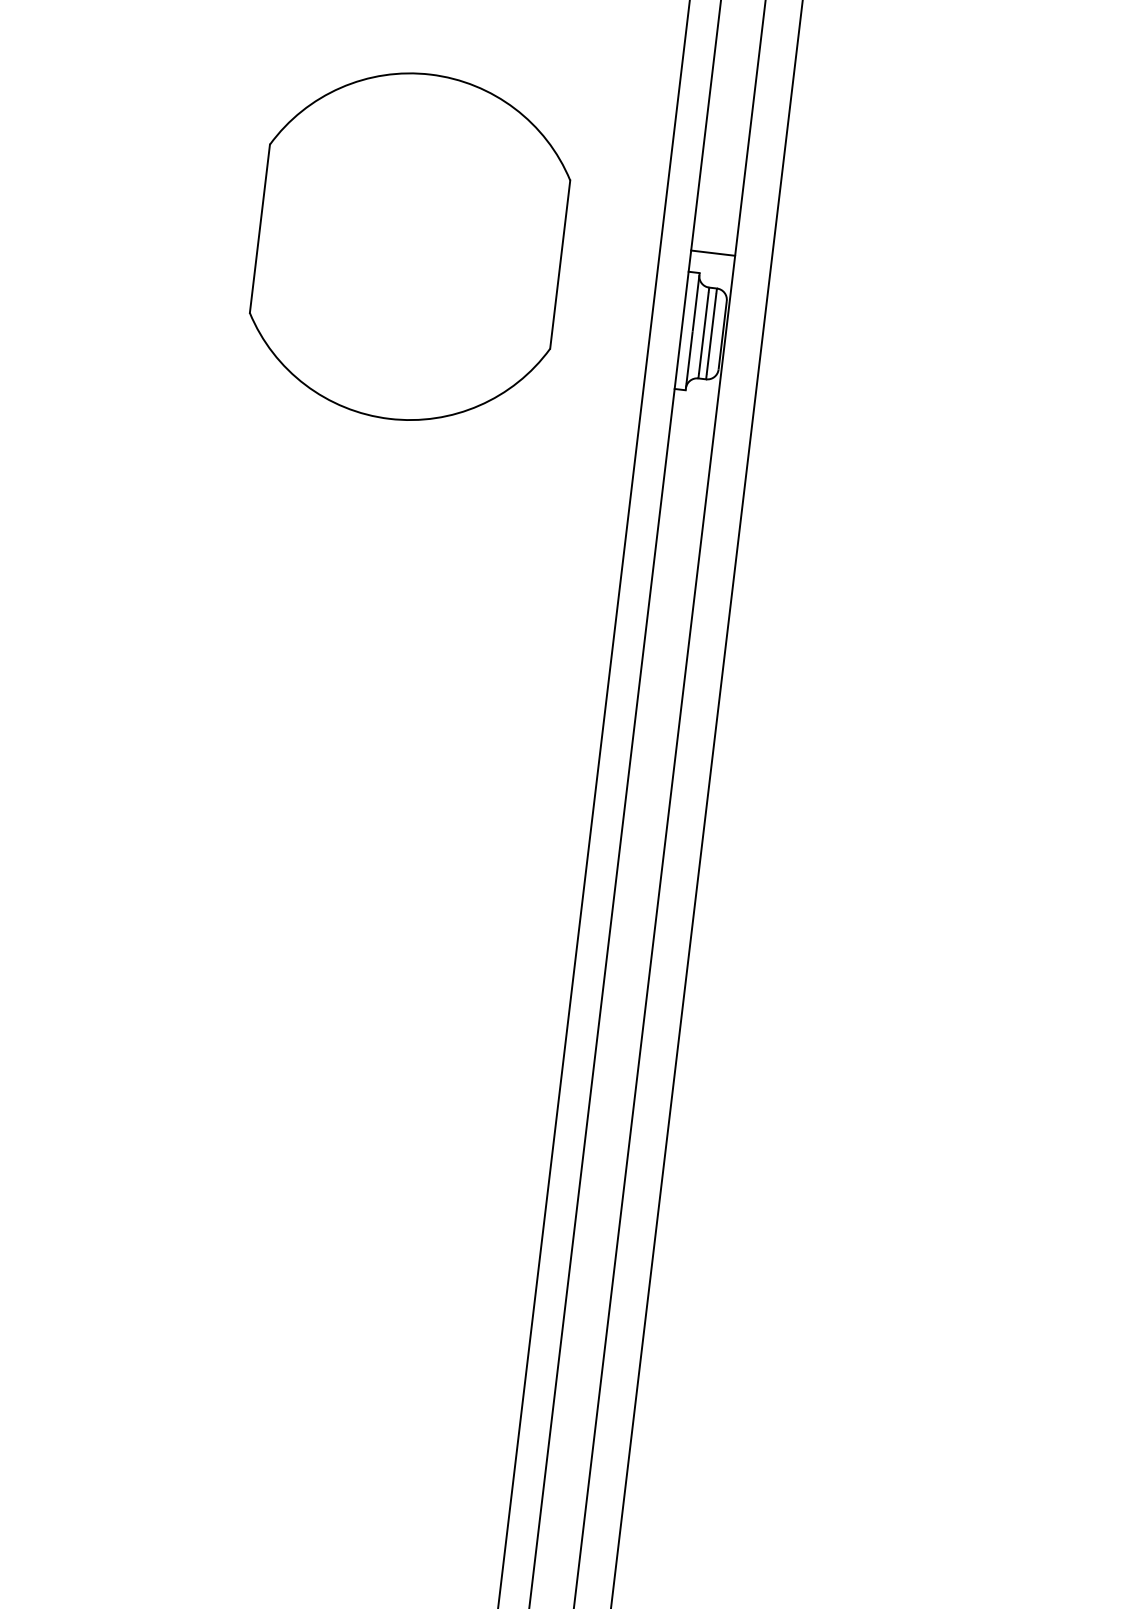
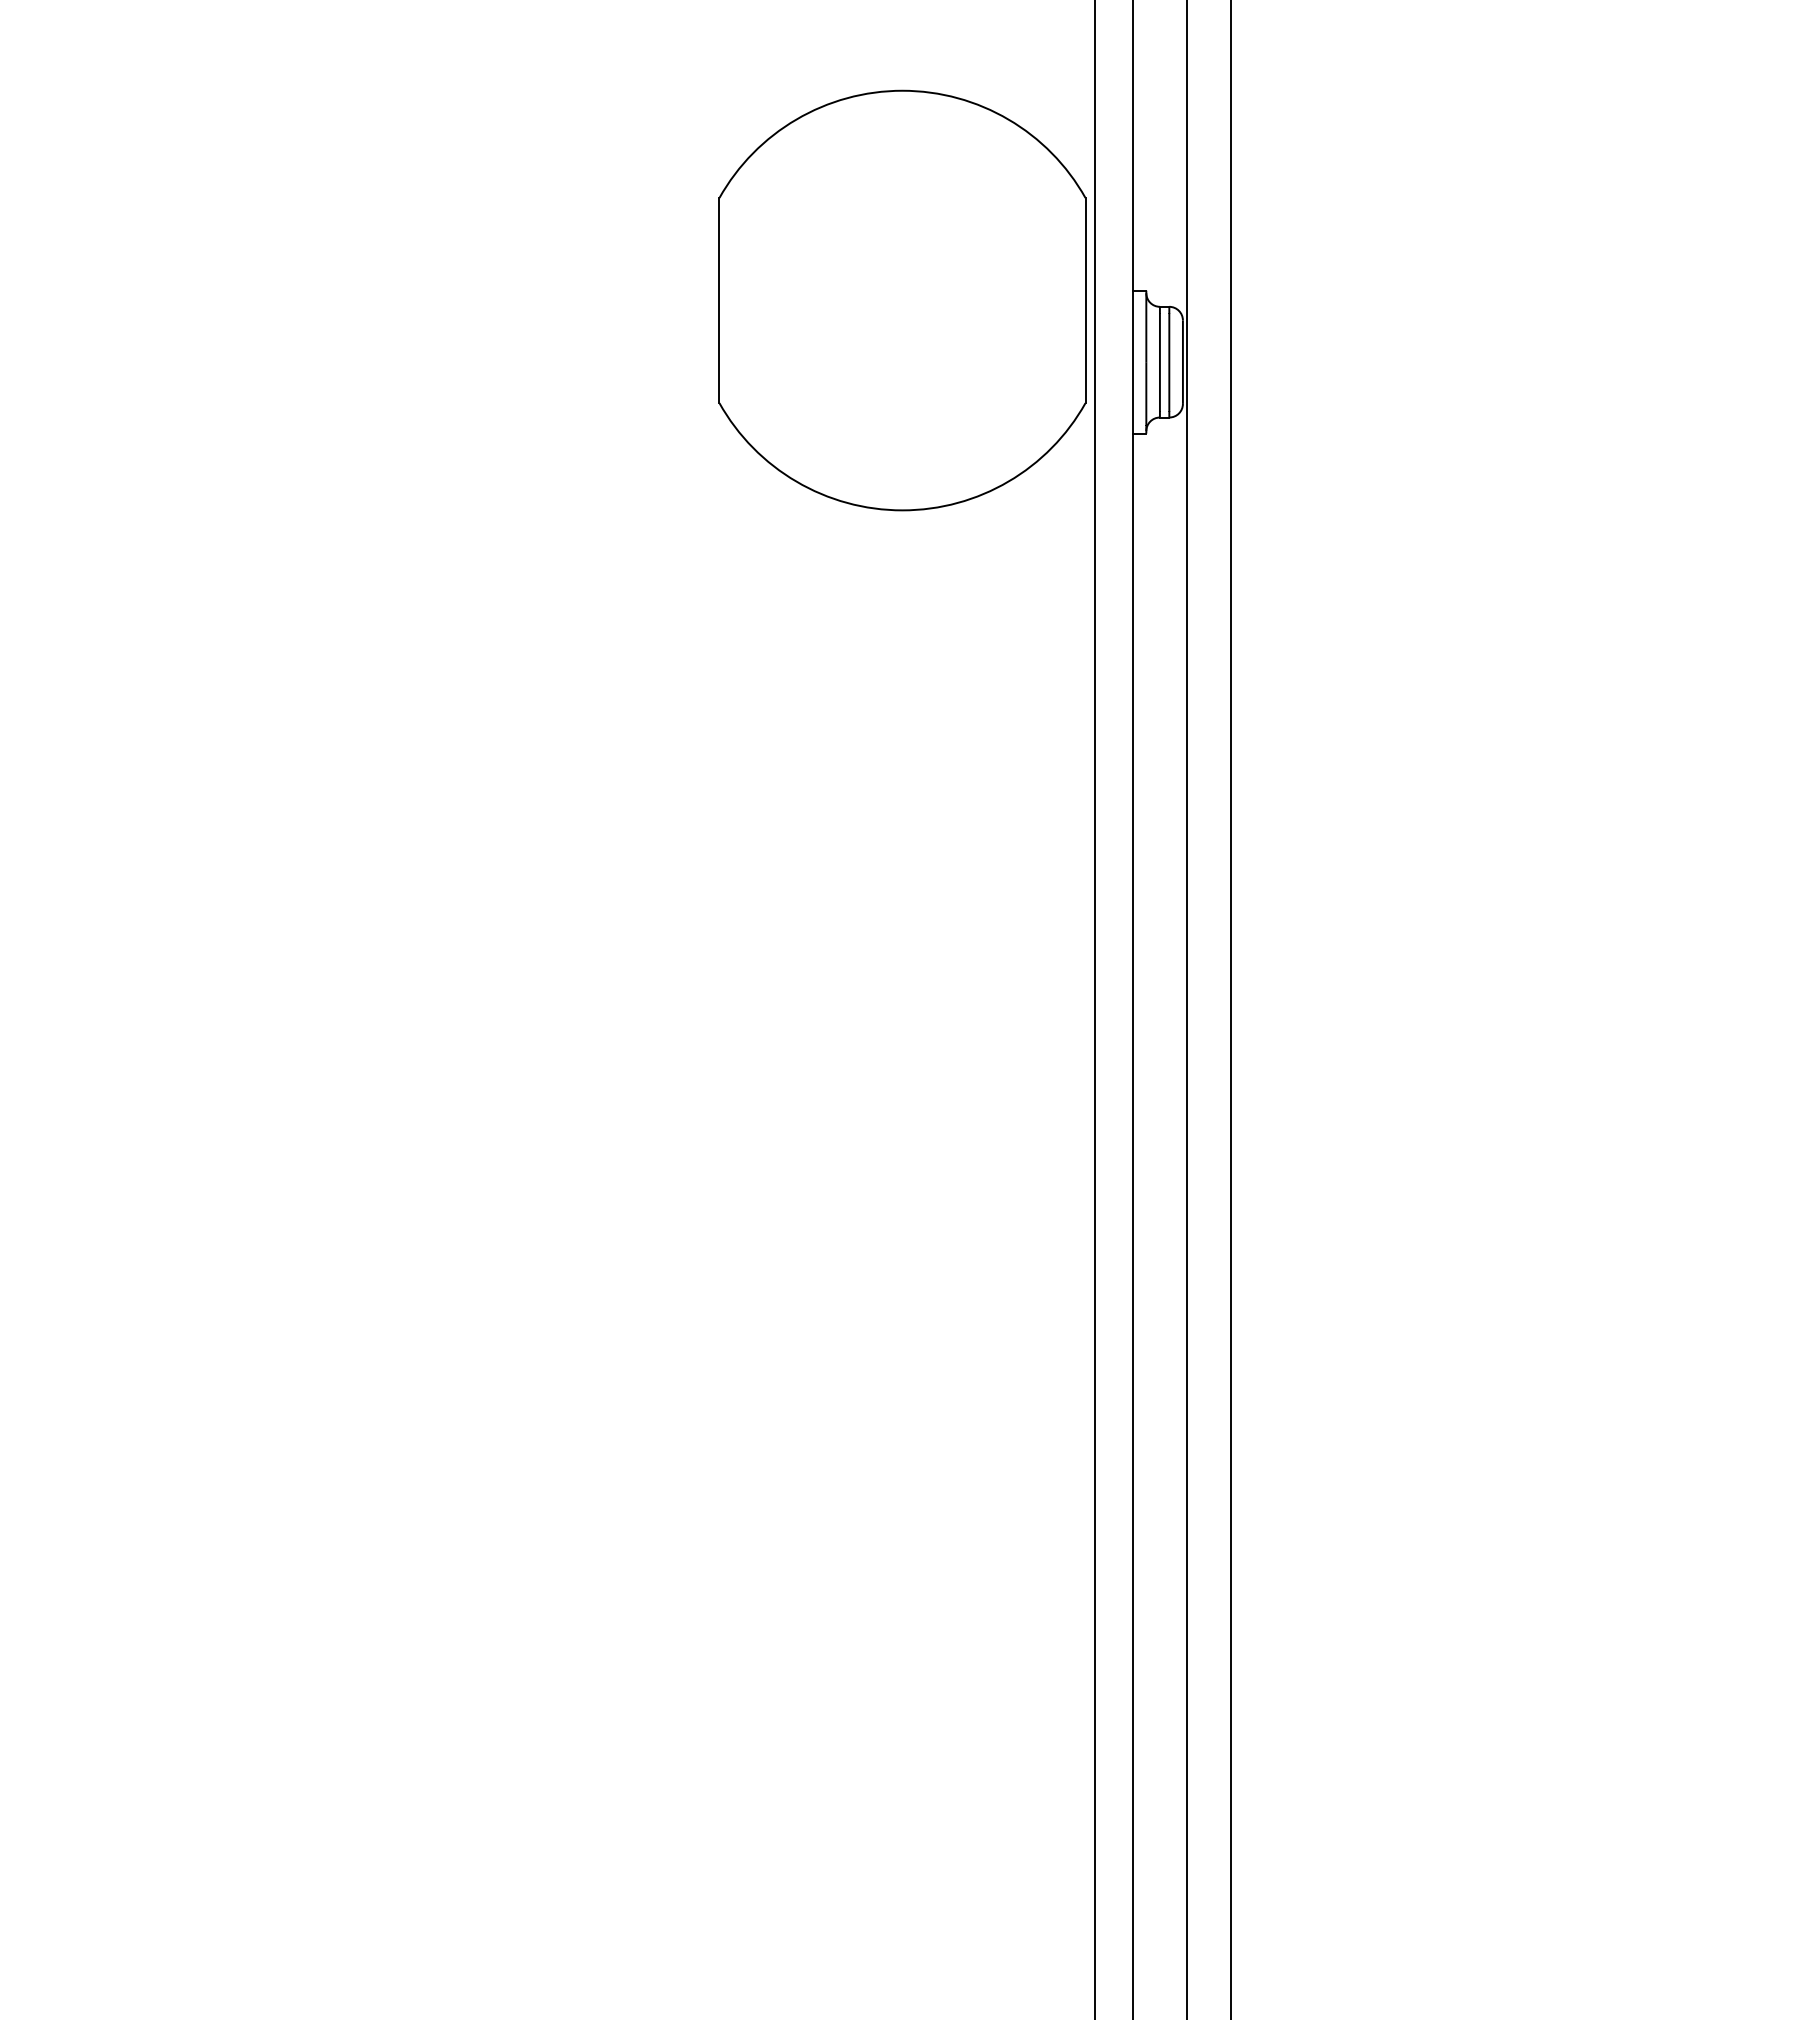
part: (410, 246) -> (902, 300), moved
line: (713, 252) -> (1159, 264), removed

